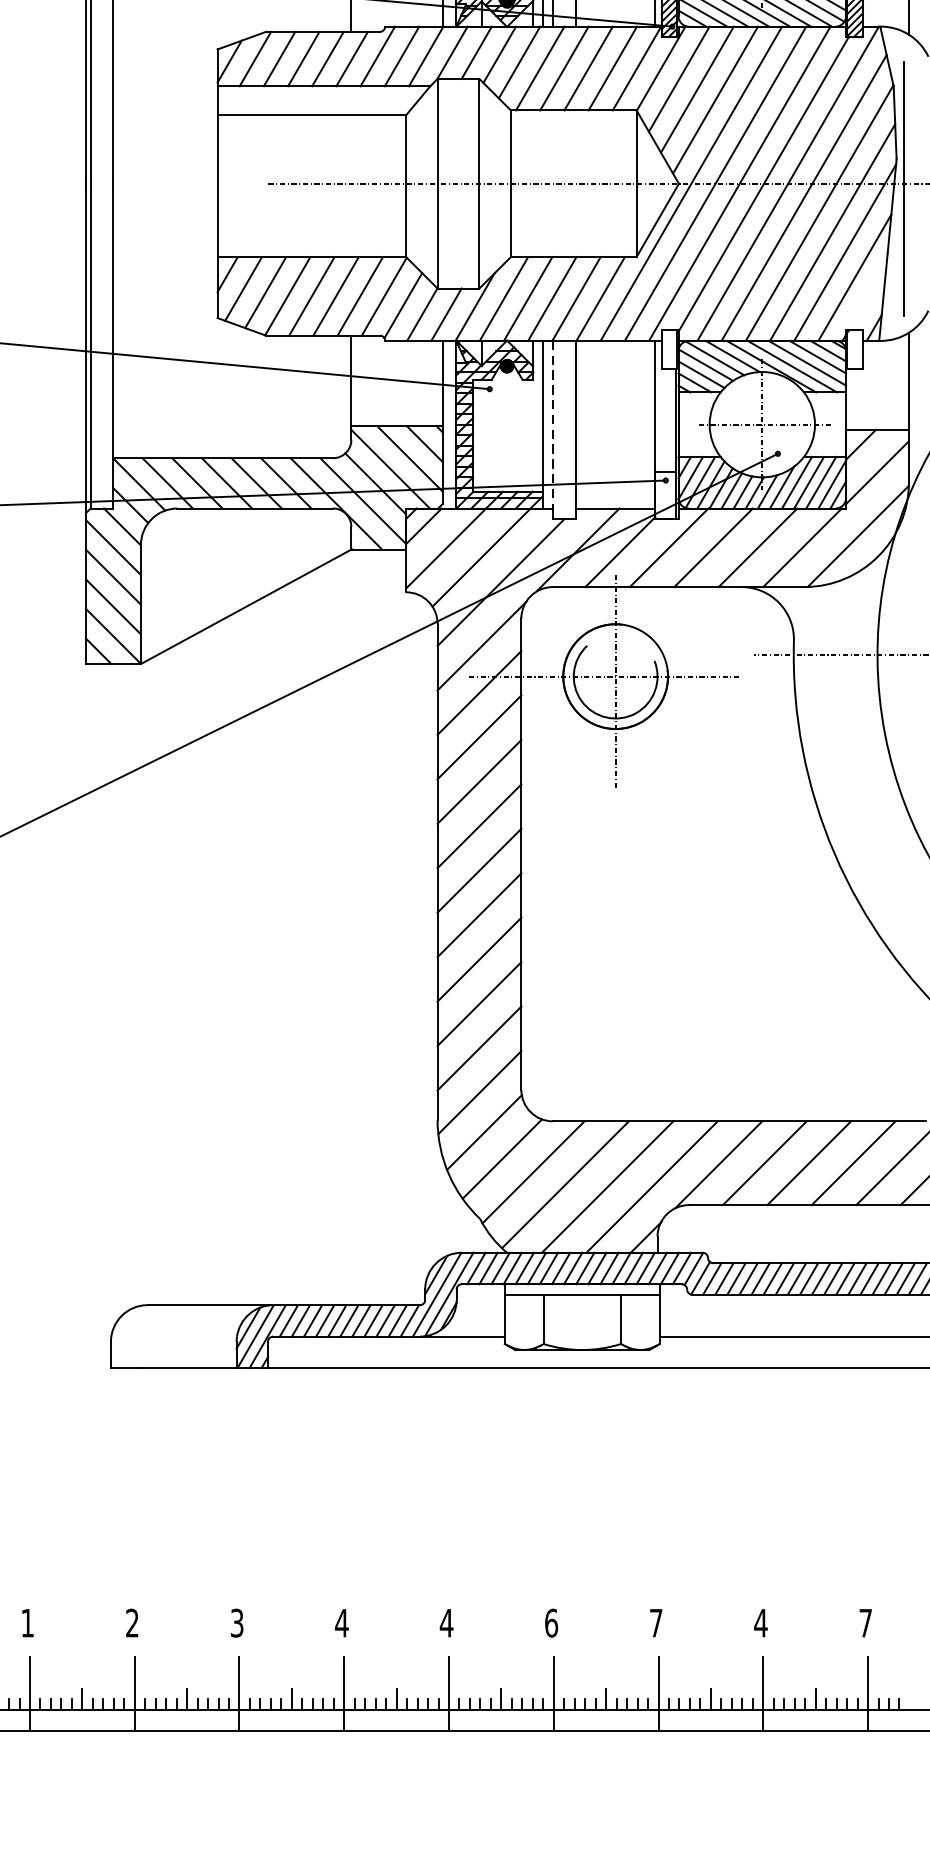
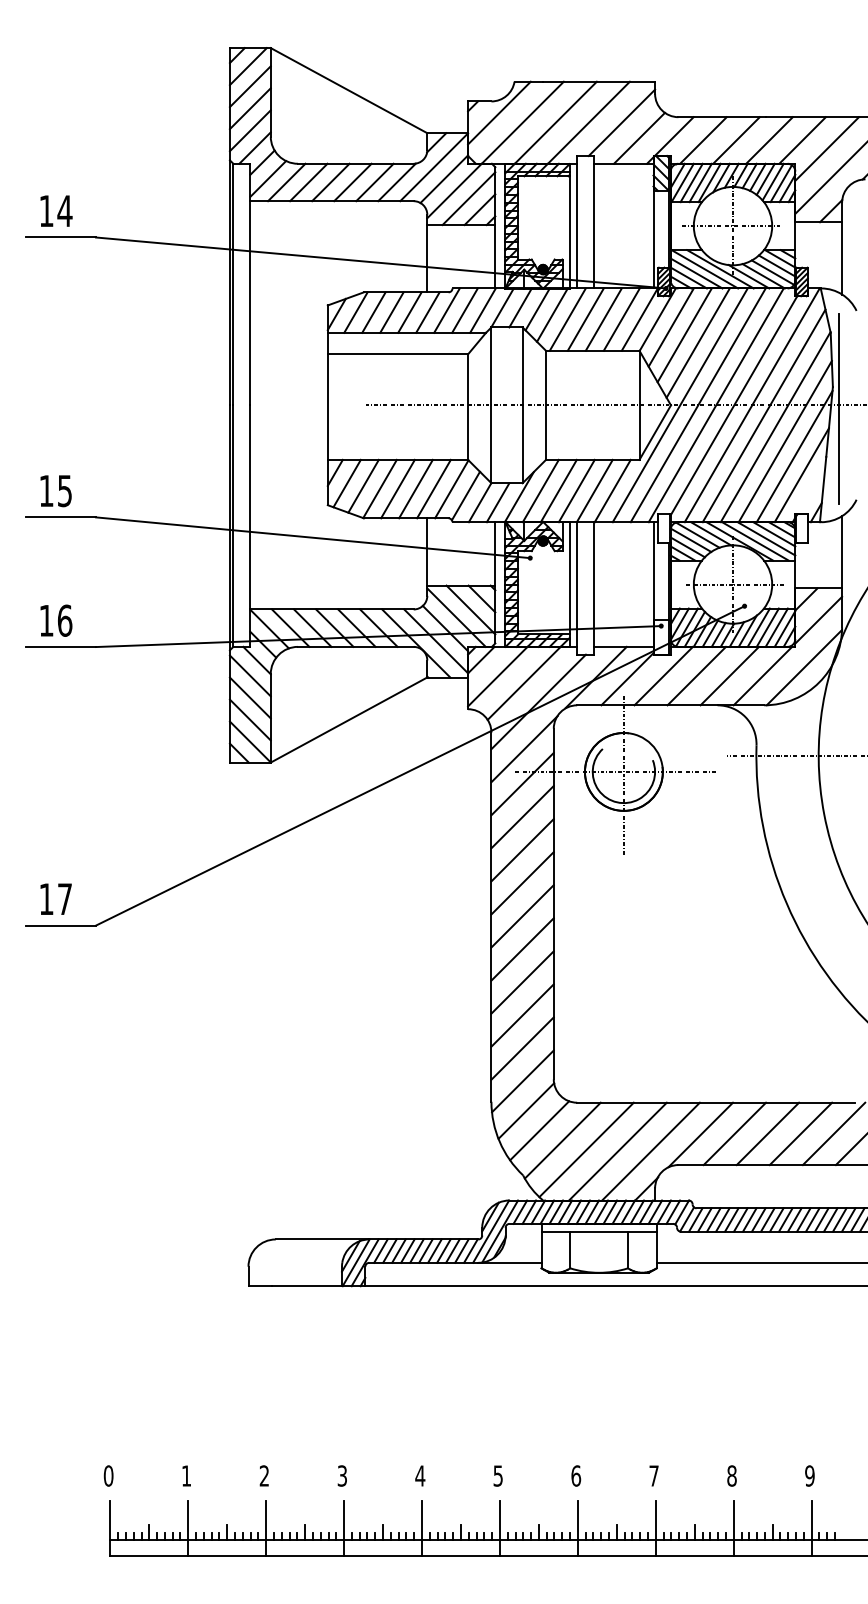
line: (553, 425) -> (577, 585), dashed -> solid
text: (447, 1622) -> (498, 1475), 4 -> 5
text: (760, 1622) -> (731, 1475), 4 -> 8
text: (865, 1622) -> (809, 1475), 7 -> 9

